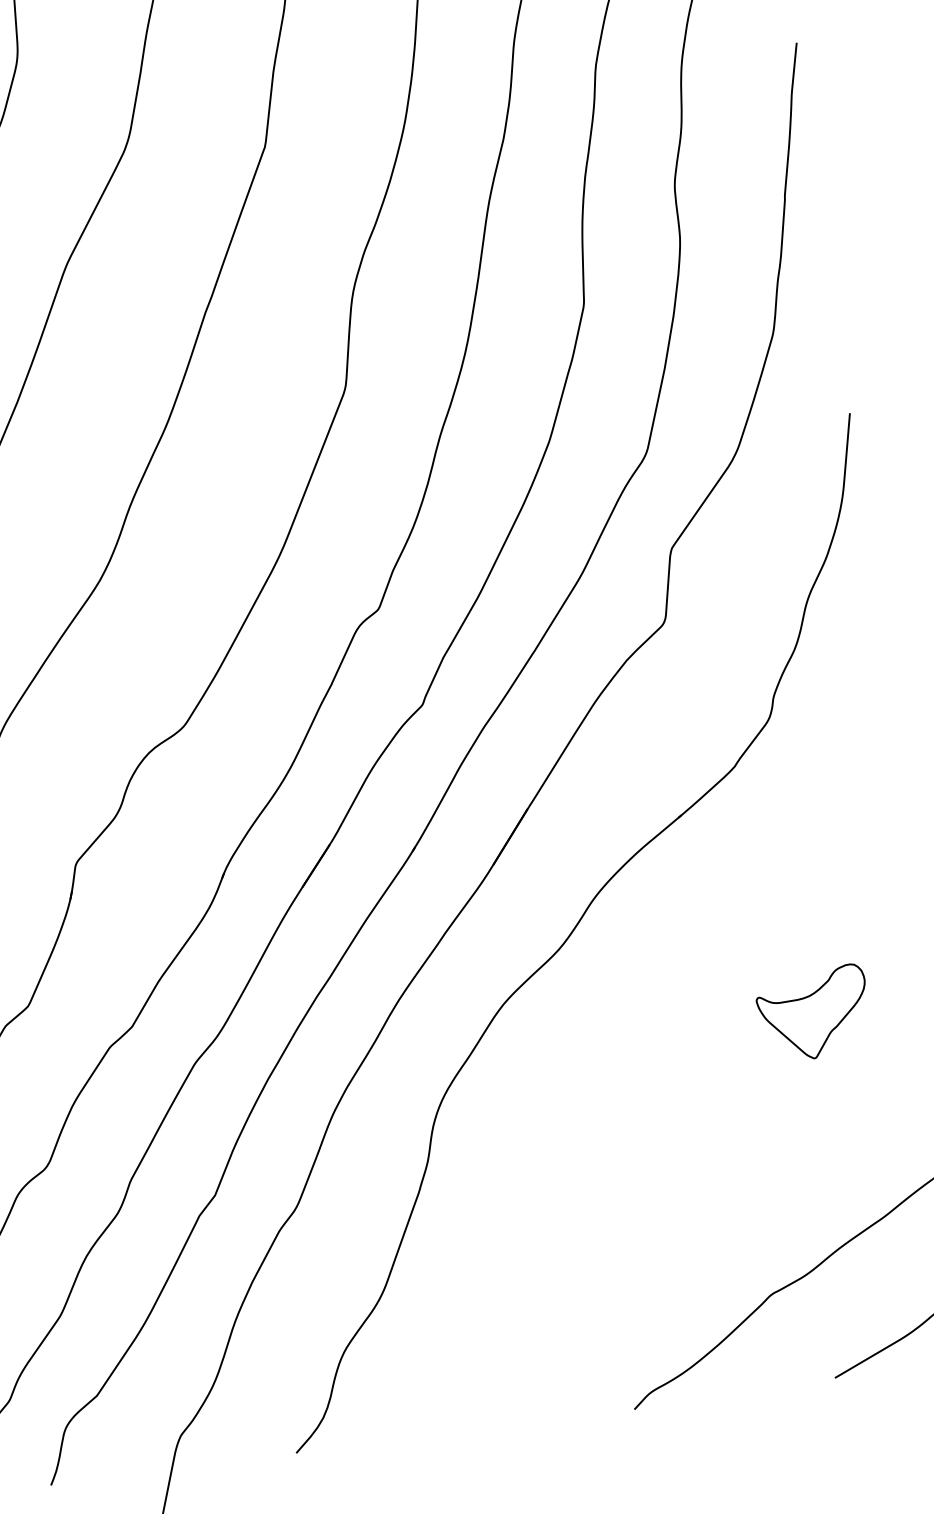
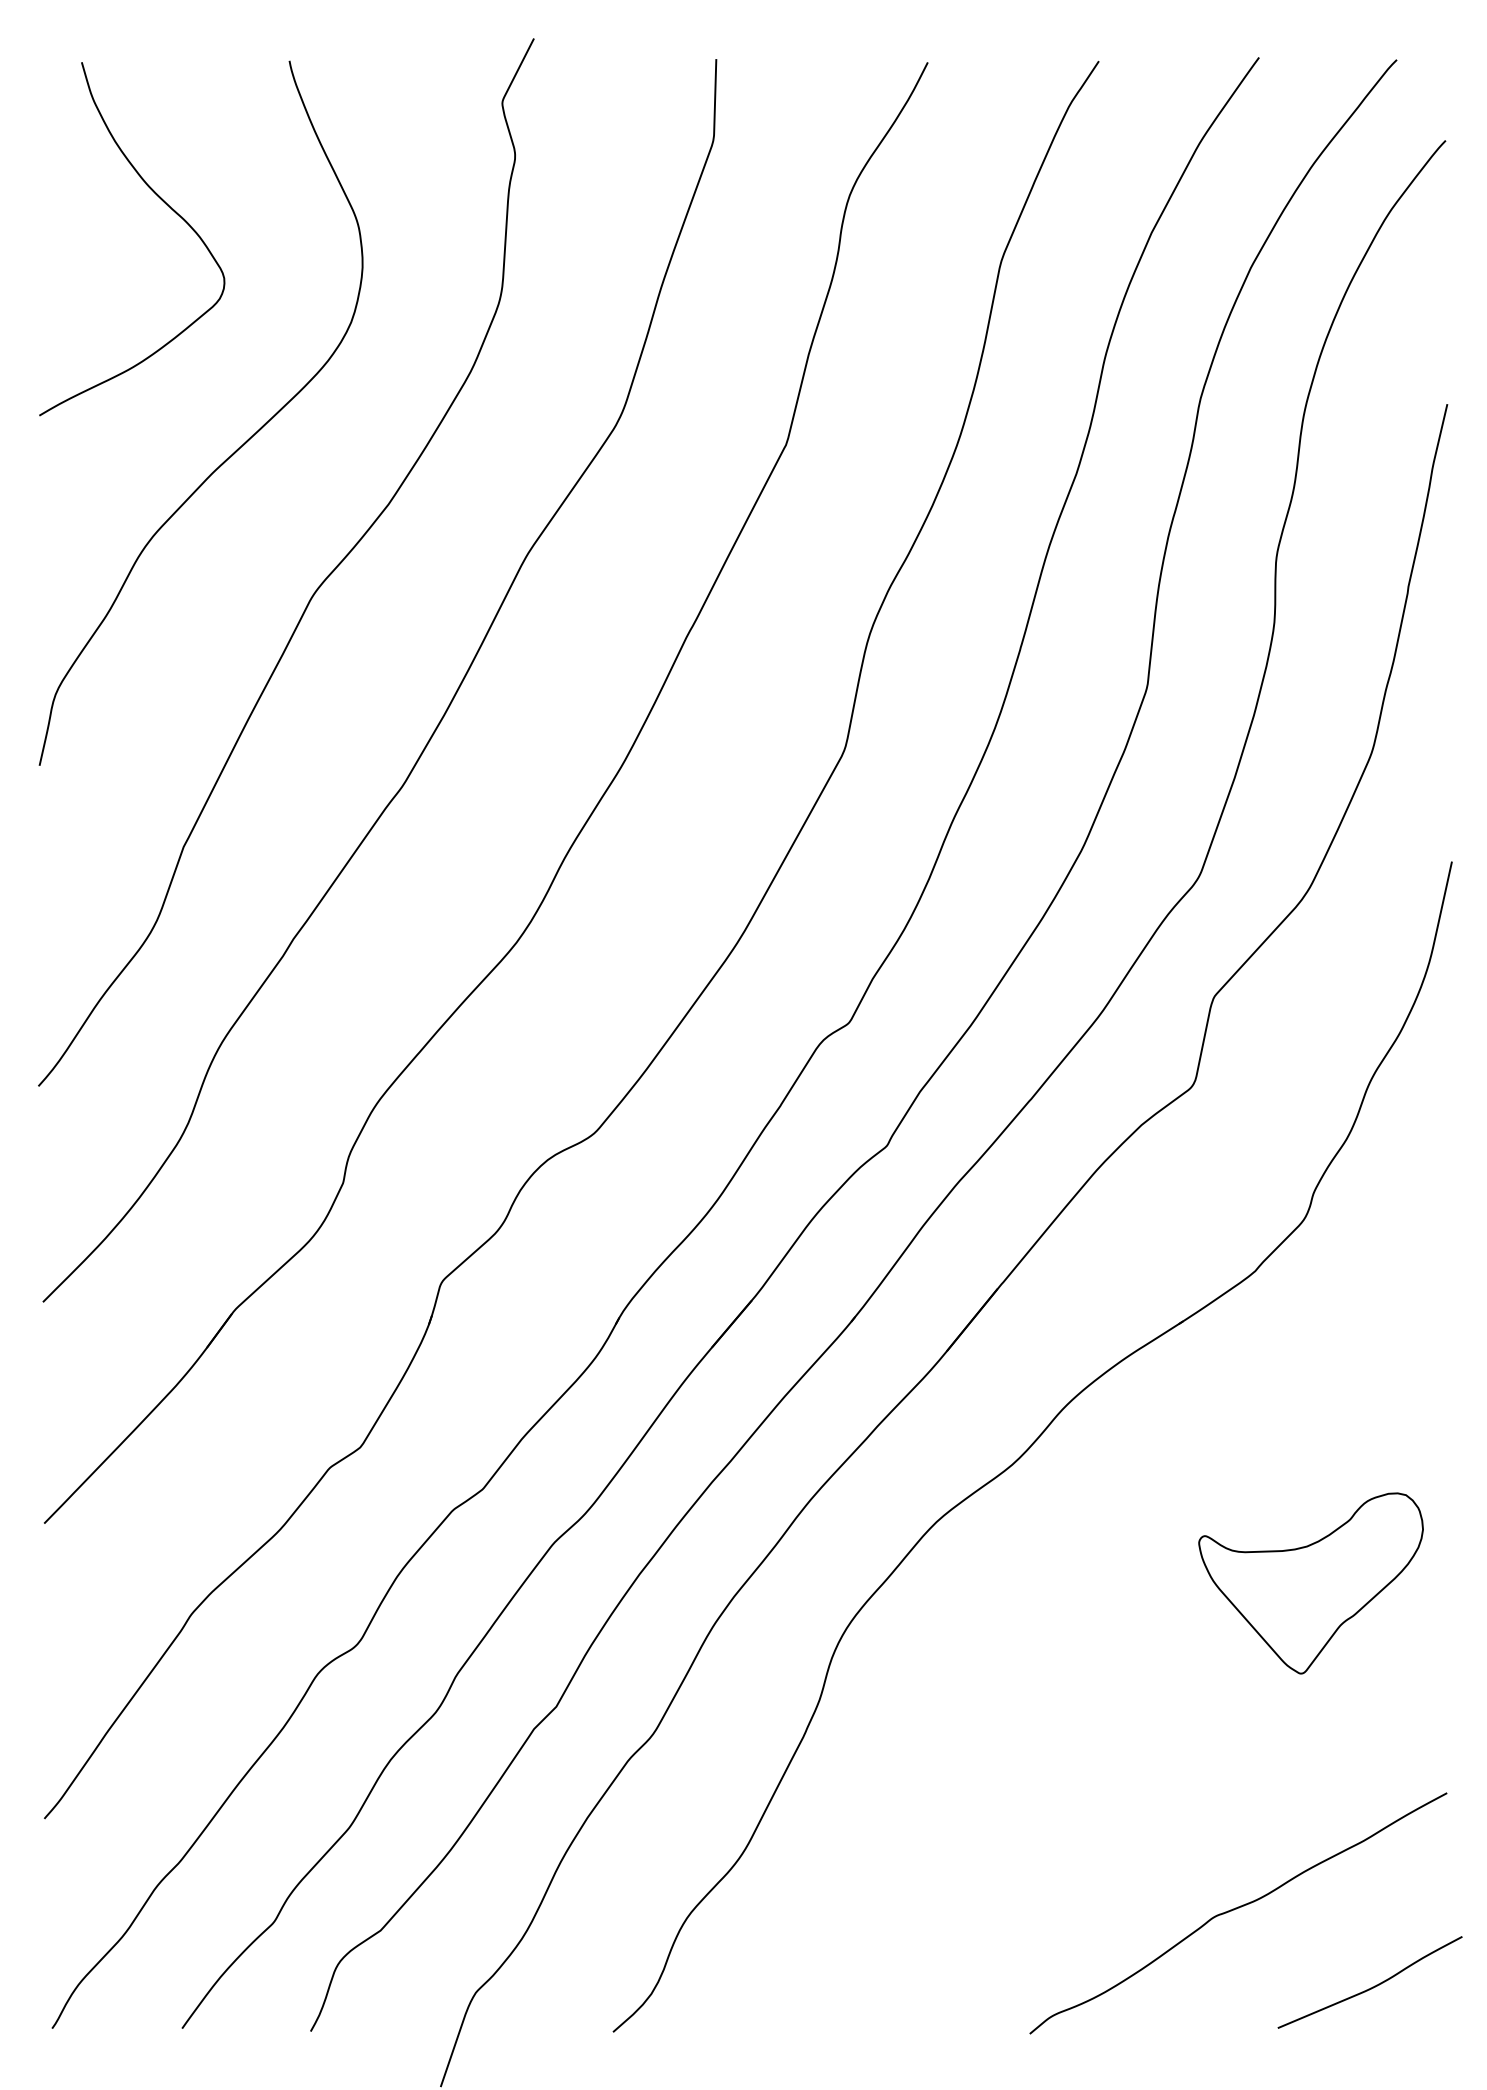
part: (813, 1013) -> (1310, 1583), size x1.67

